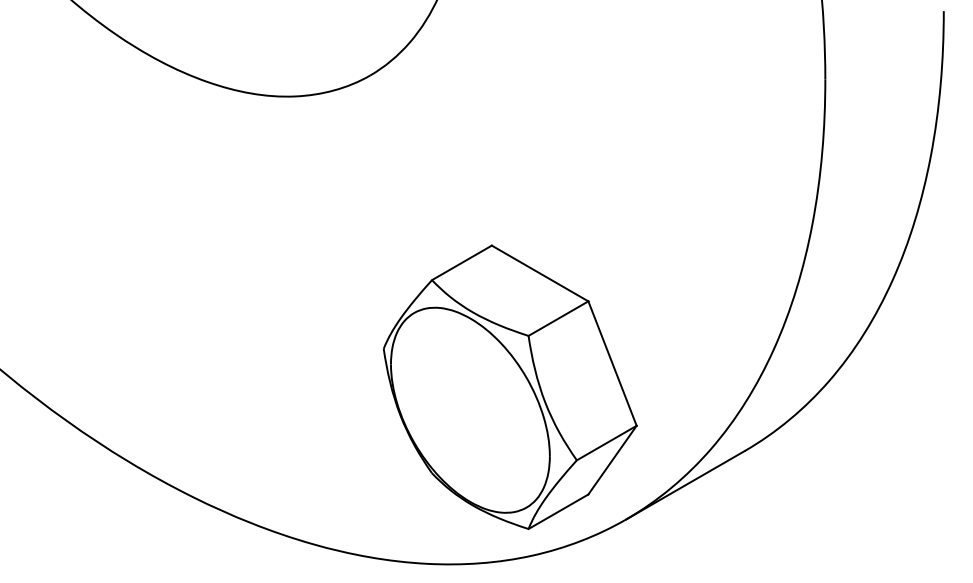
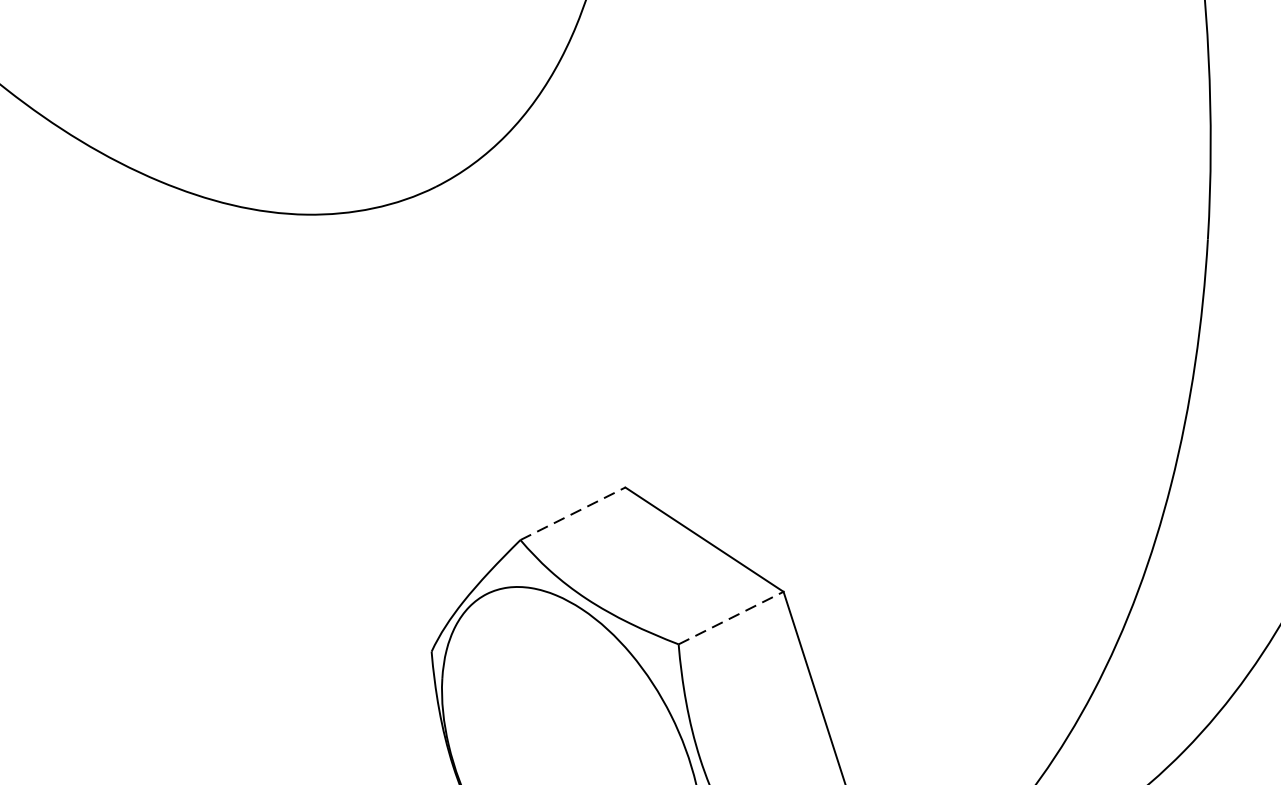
line: (461, 262) -> (572, 513), solid -> dashed
line: (558, 318) -> (731, 617), solid -> dashed

